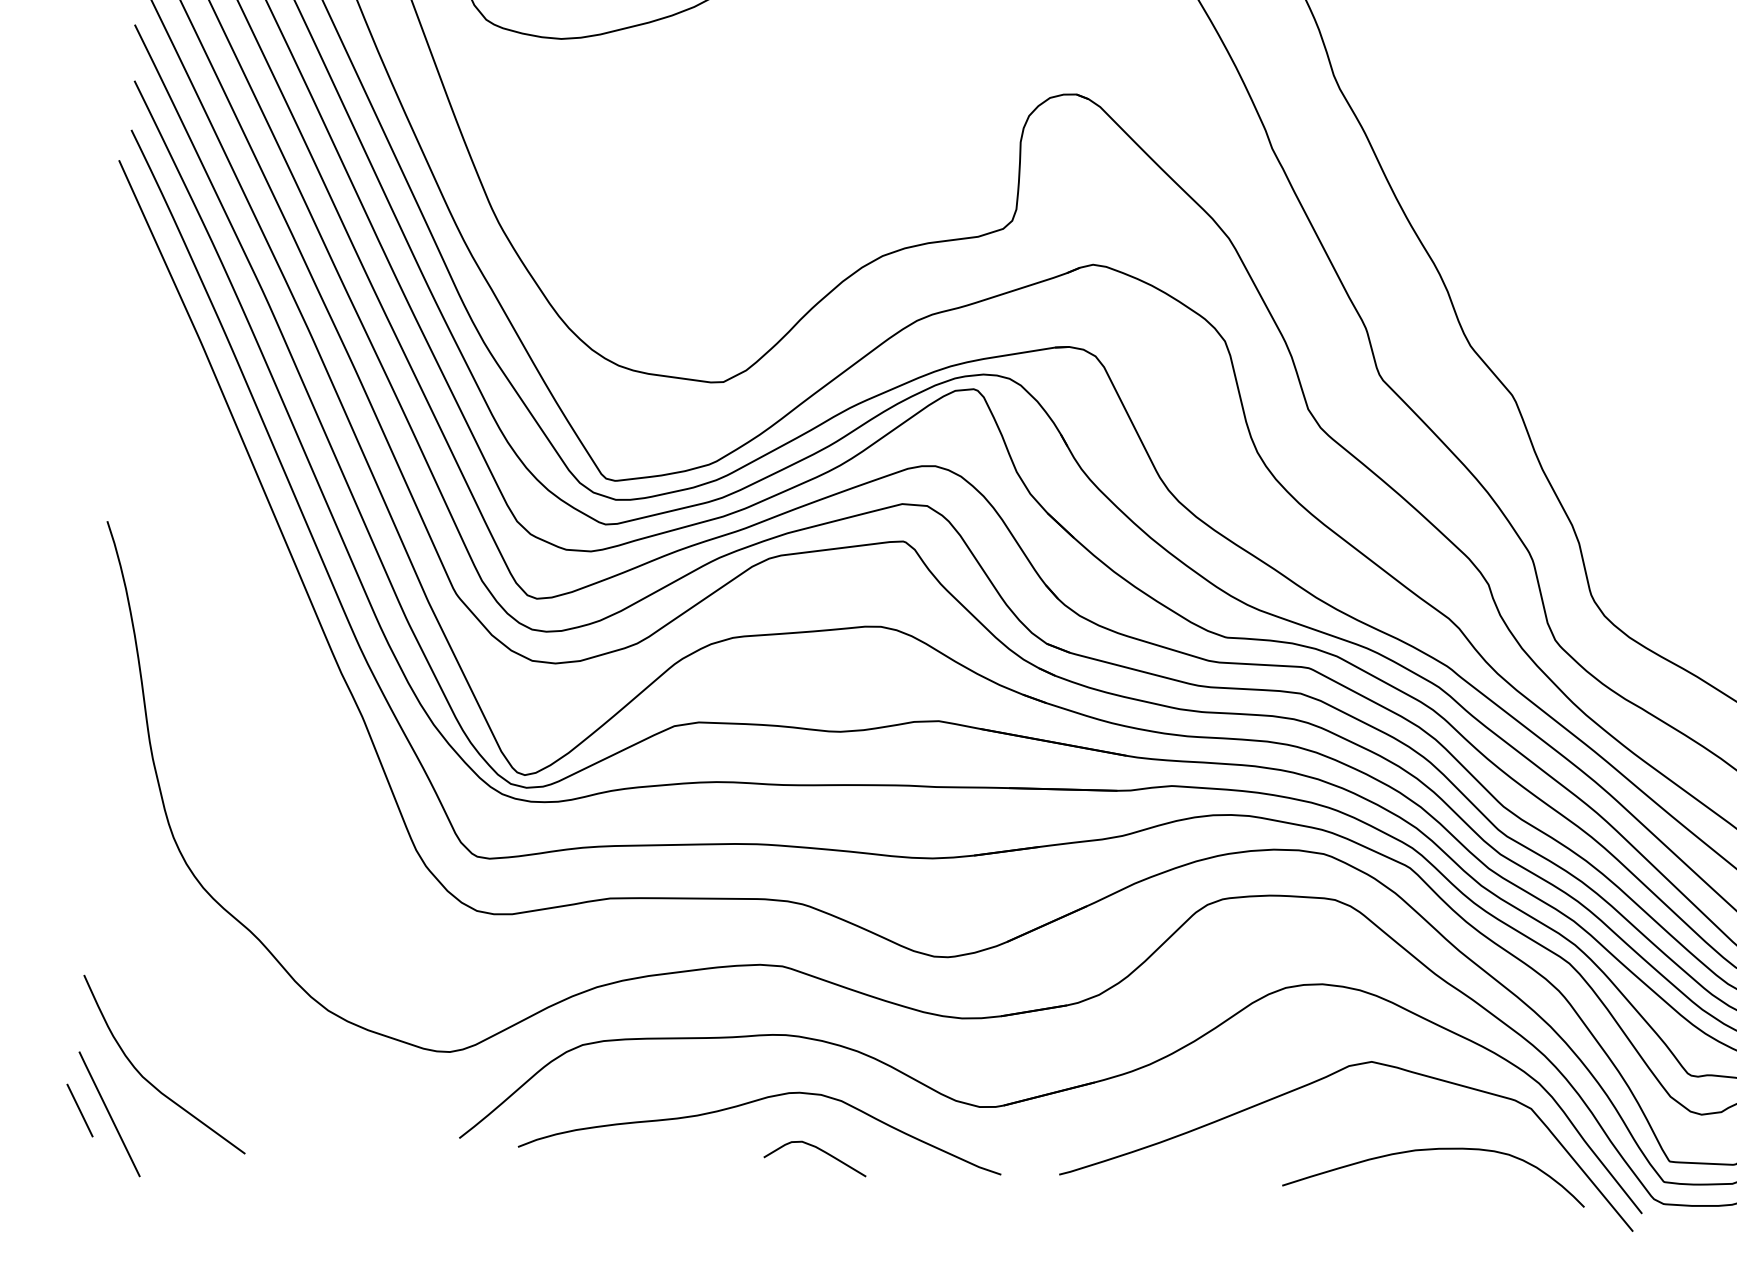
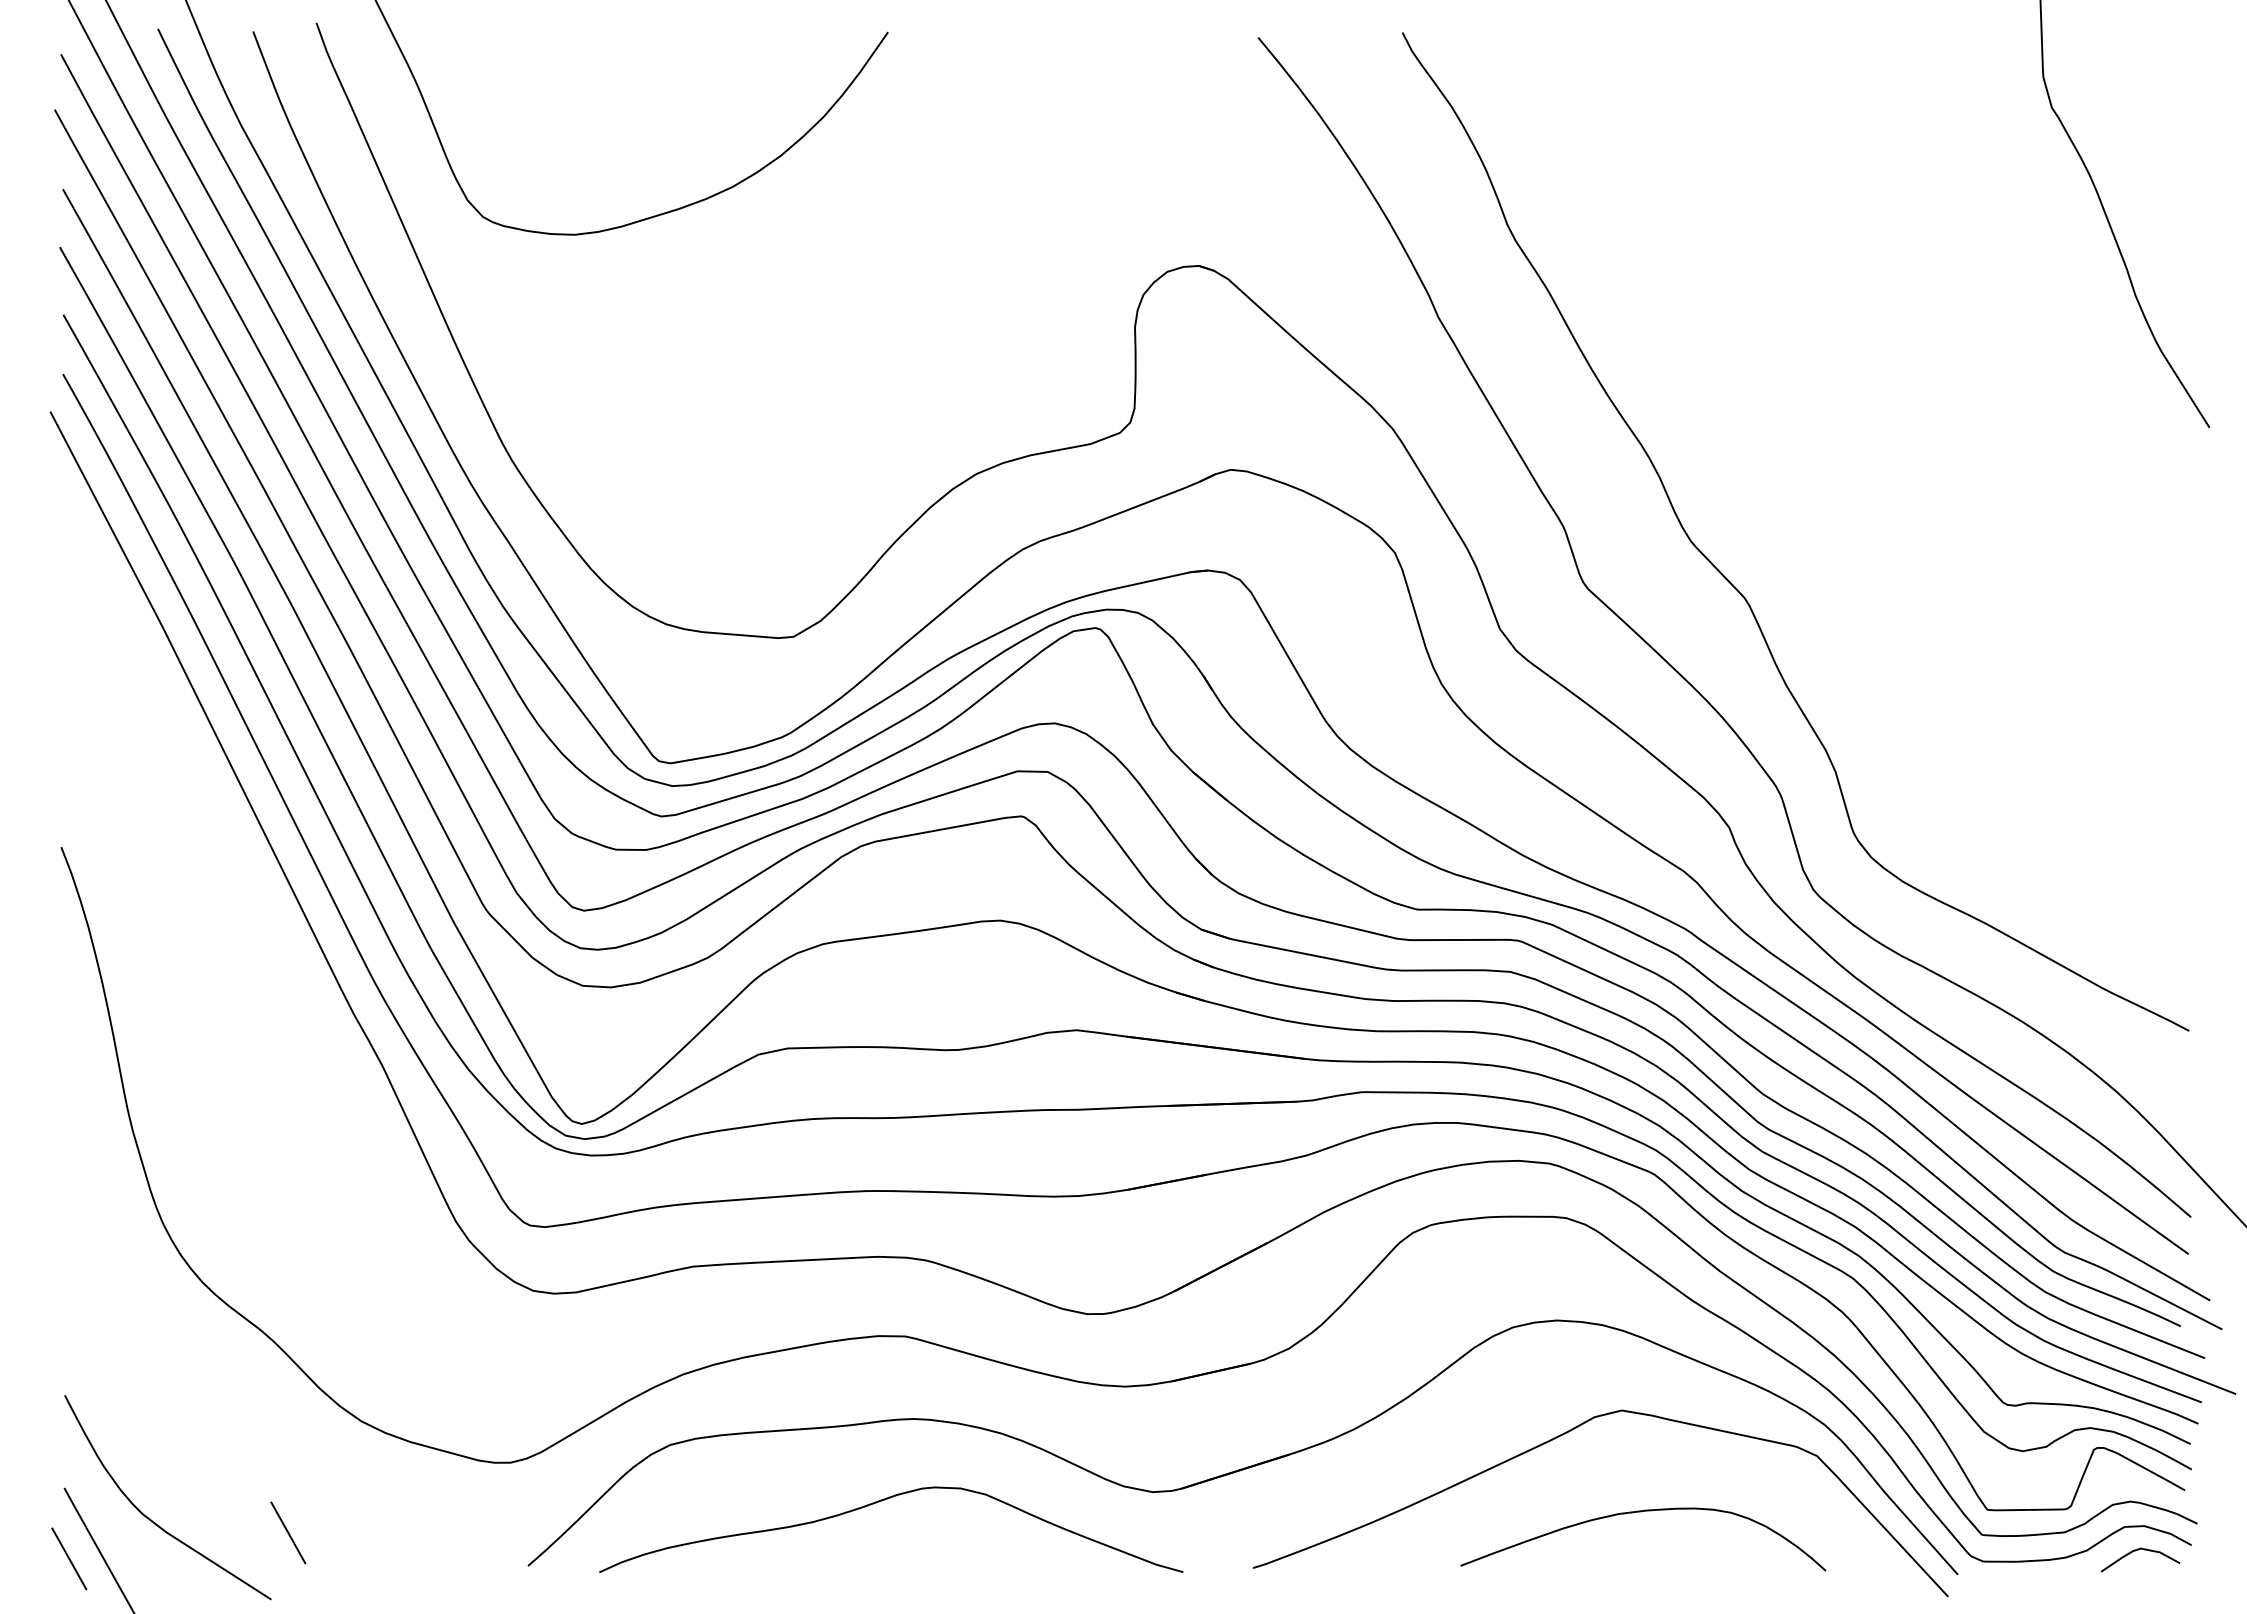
line: (262, 1099) -> (288, 1532), added
curve: (818, 1149) -> (961, 1554), removed
curve: (1434, 1150) -> (1641, 1512), moved

